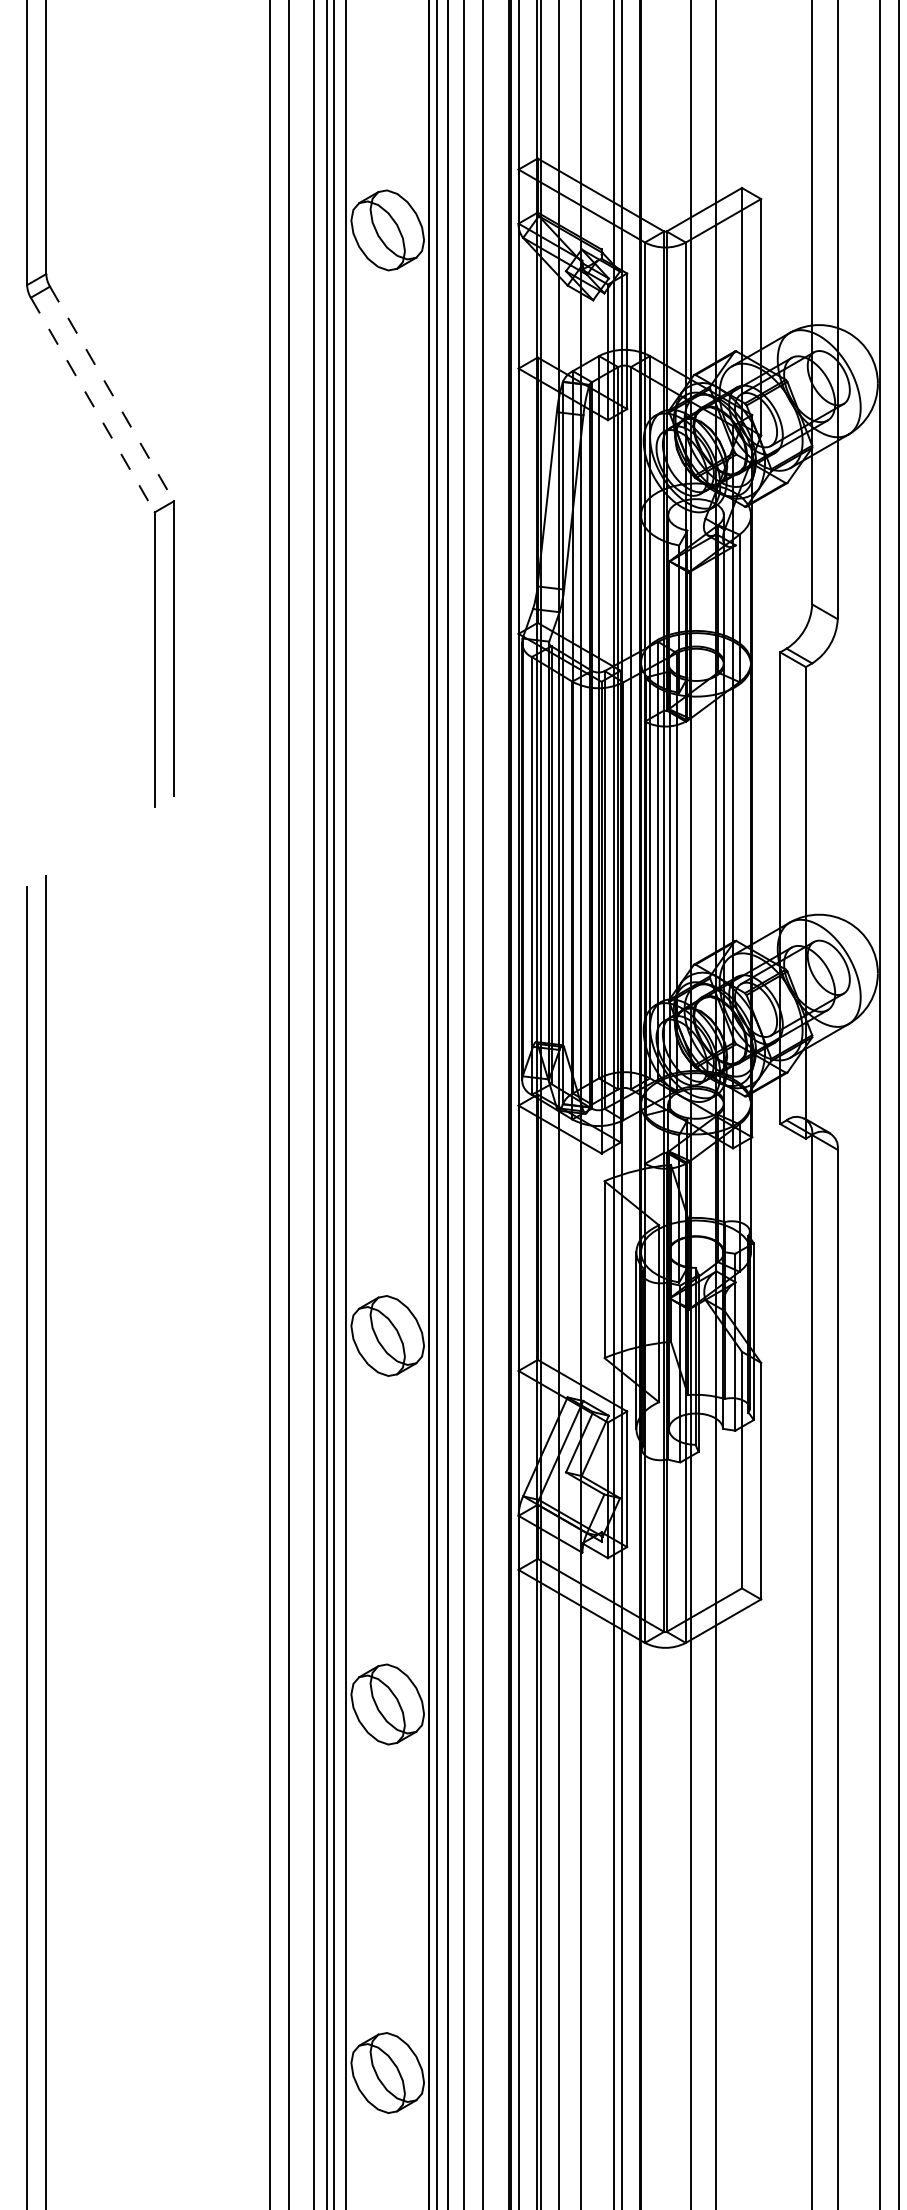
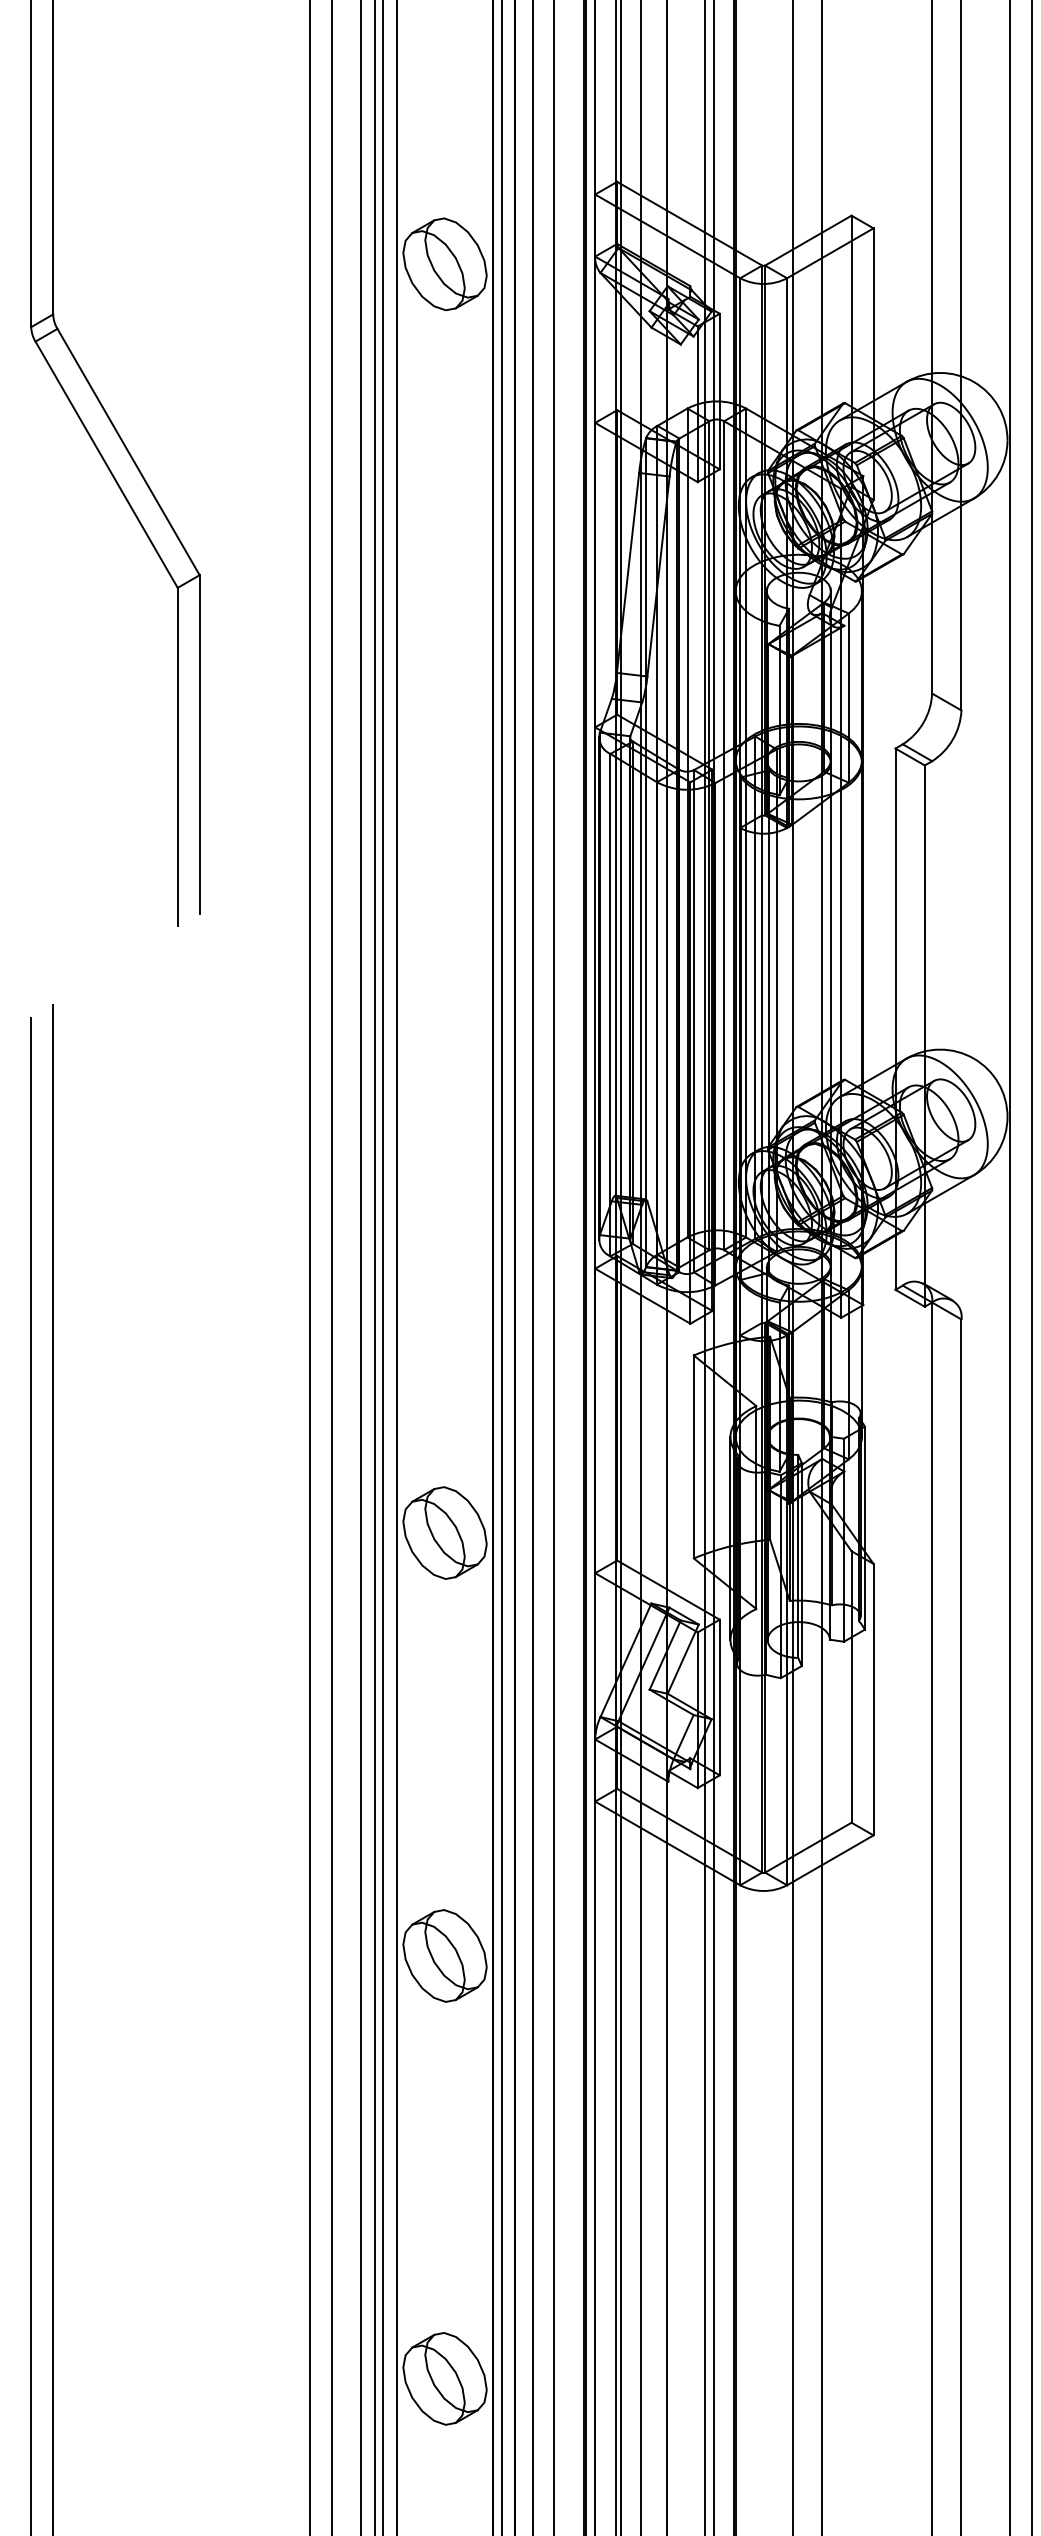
line: (111, 394) -> (128, 452), dashed -> solid
line: (92, 405) -> (106, 465), dashed -> solid

